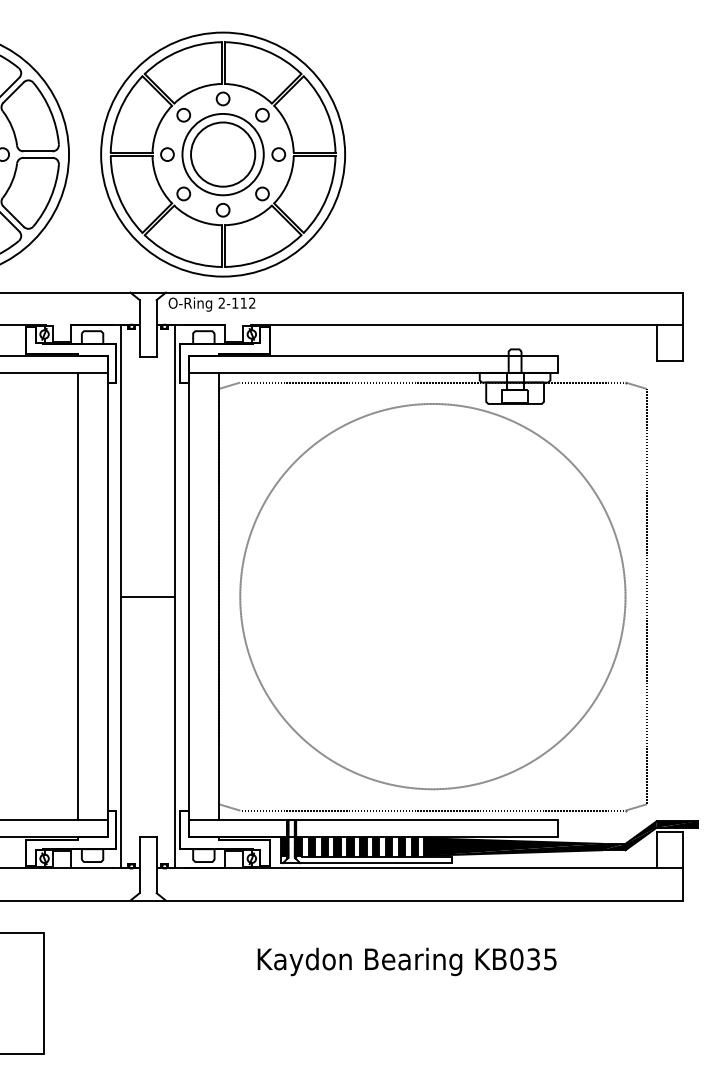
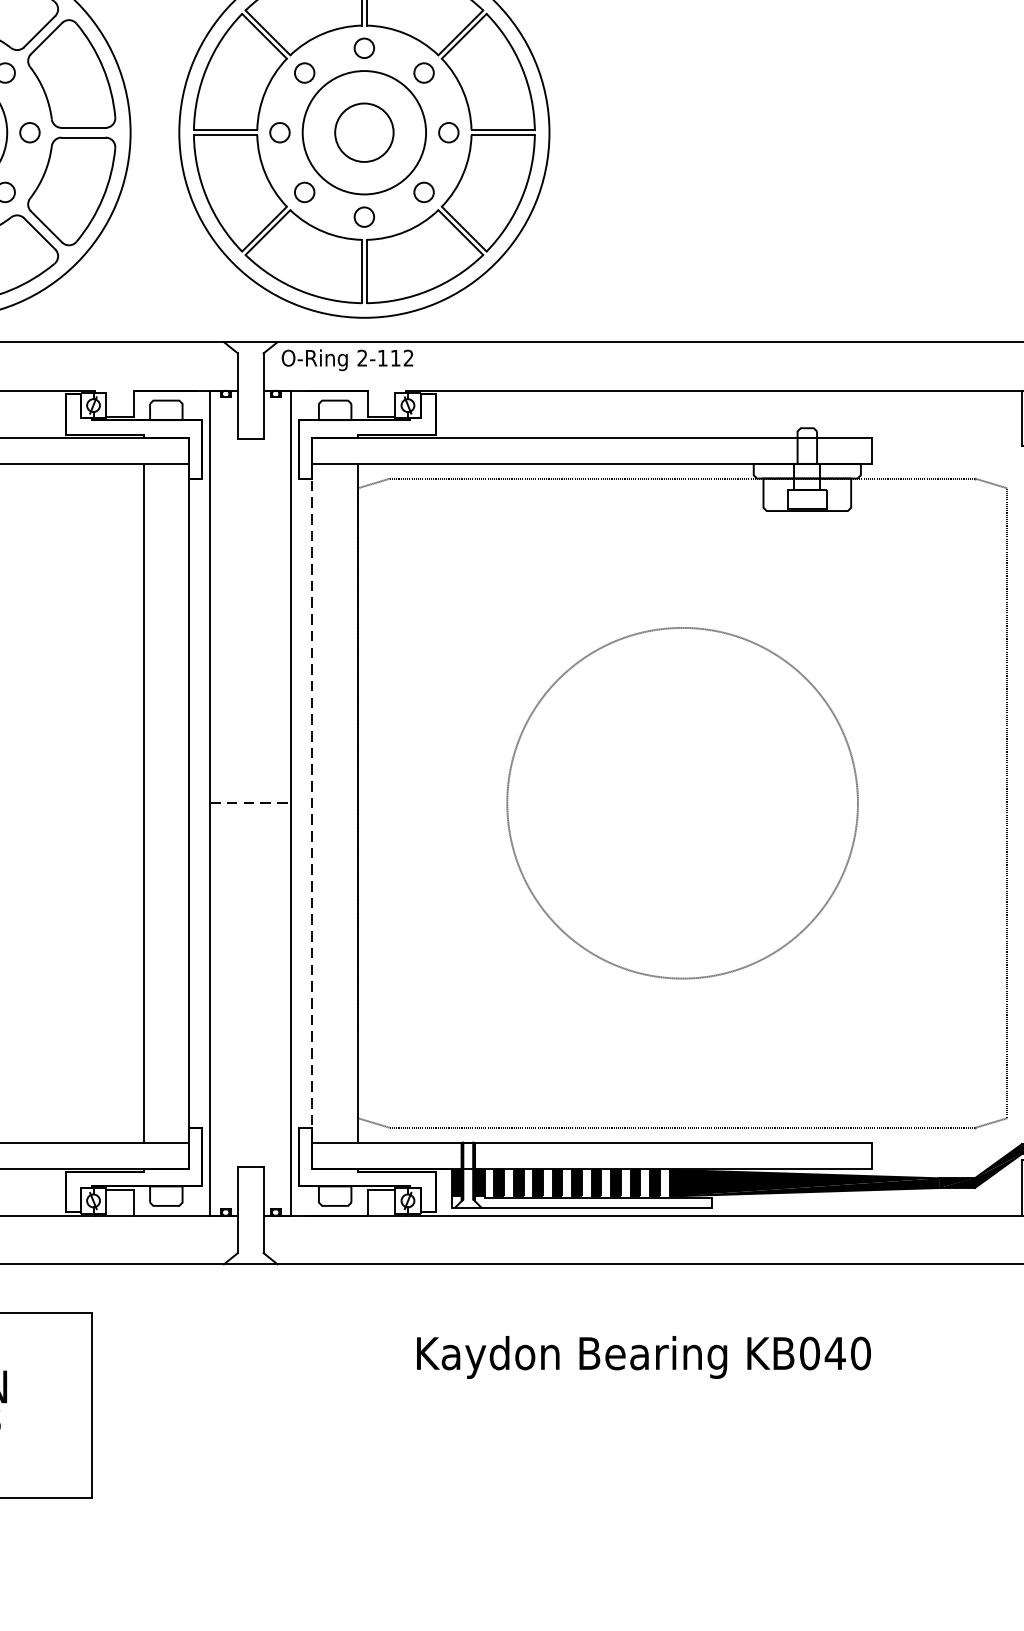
circle: (223, 154) -> (364, 132), size x0.6
line: (148, 596) -> (251, 803), solid -> dashed
line: (188, 596) -> (311, 803), solid -> dashed
circle: (432, 596) -> (682, 803), size x0.6
text: (541, 959) -> (847, 1353), KB035 -> KB040

